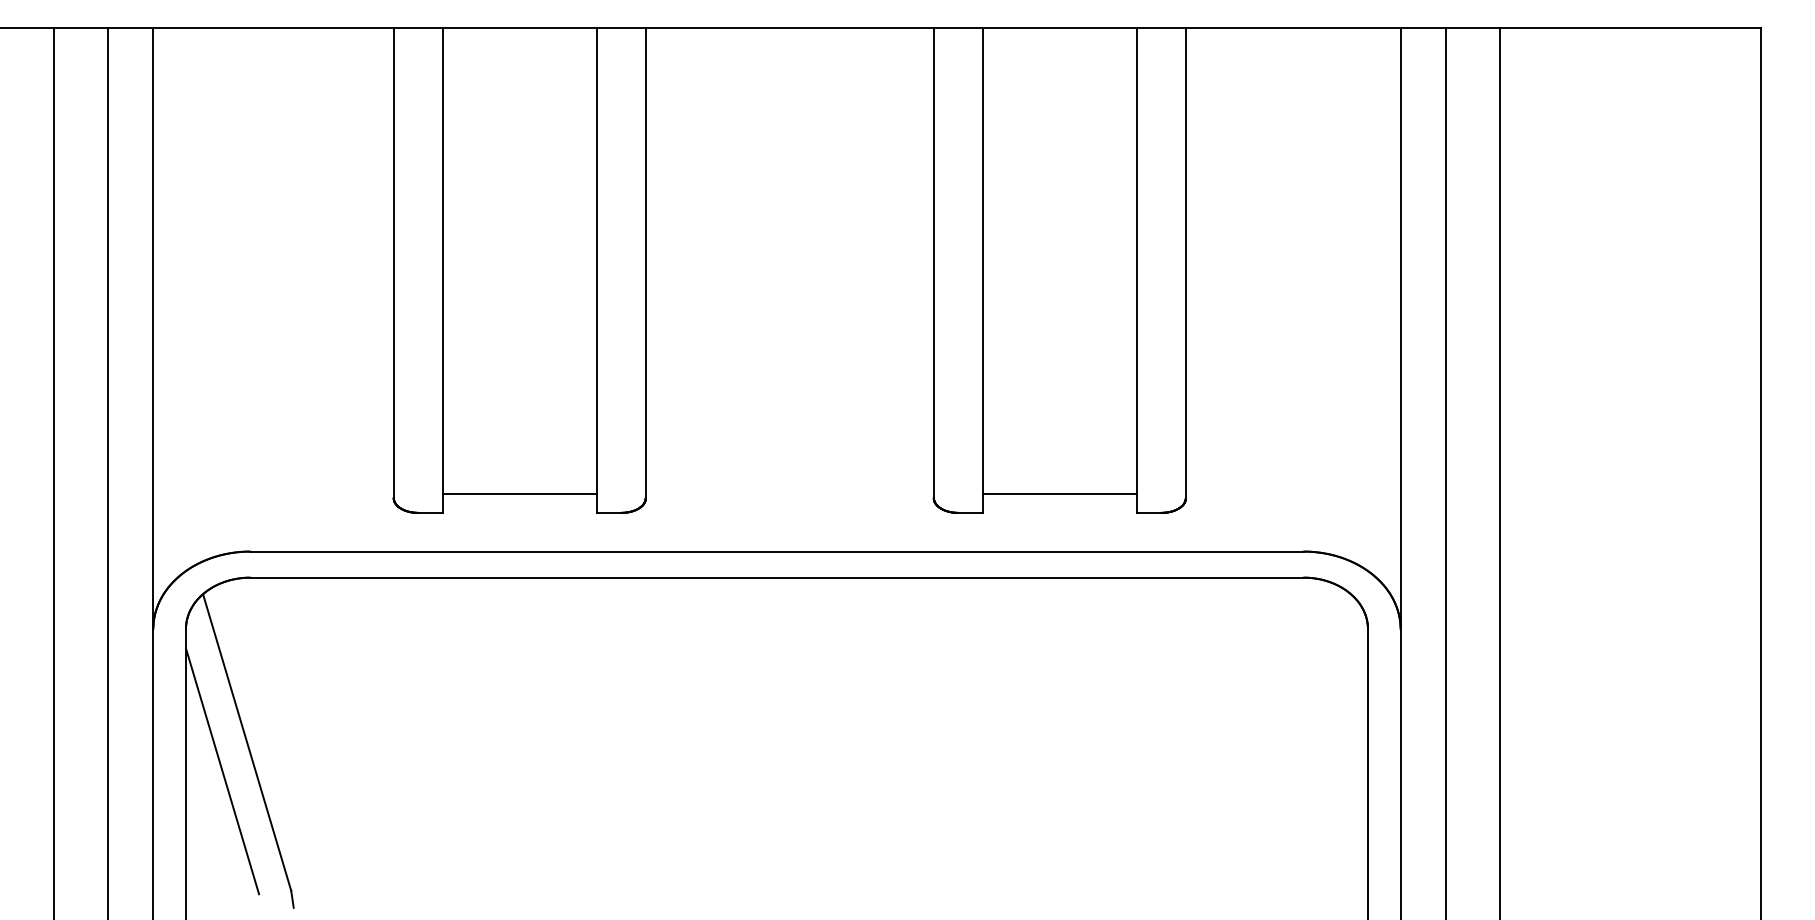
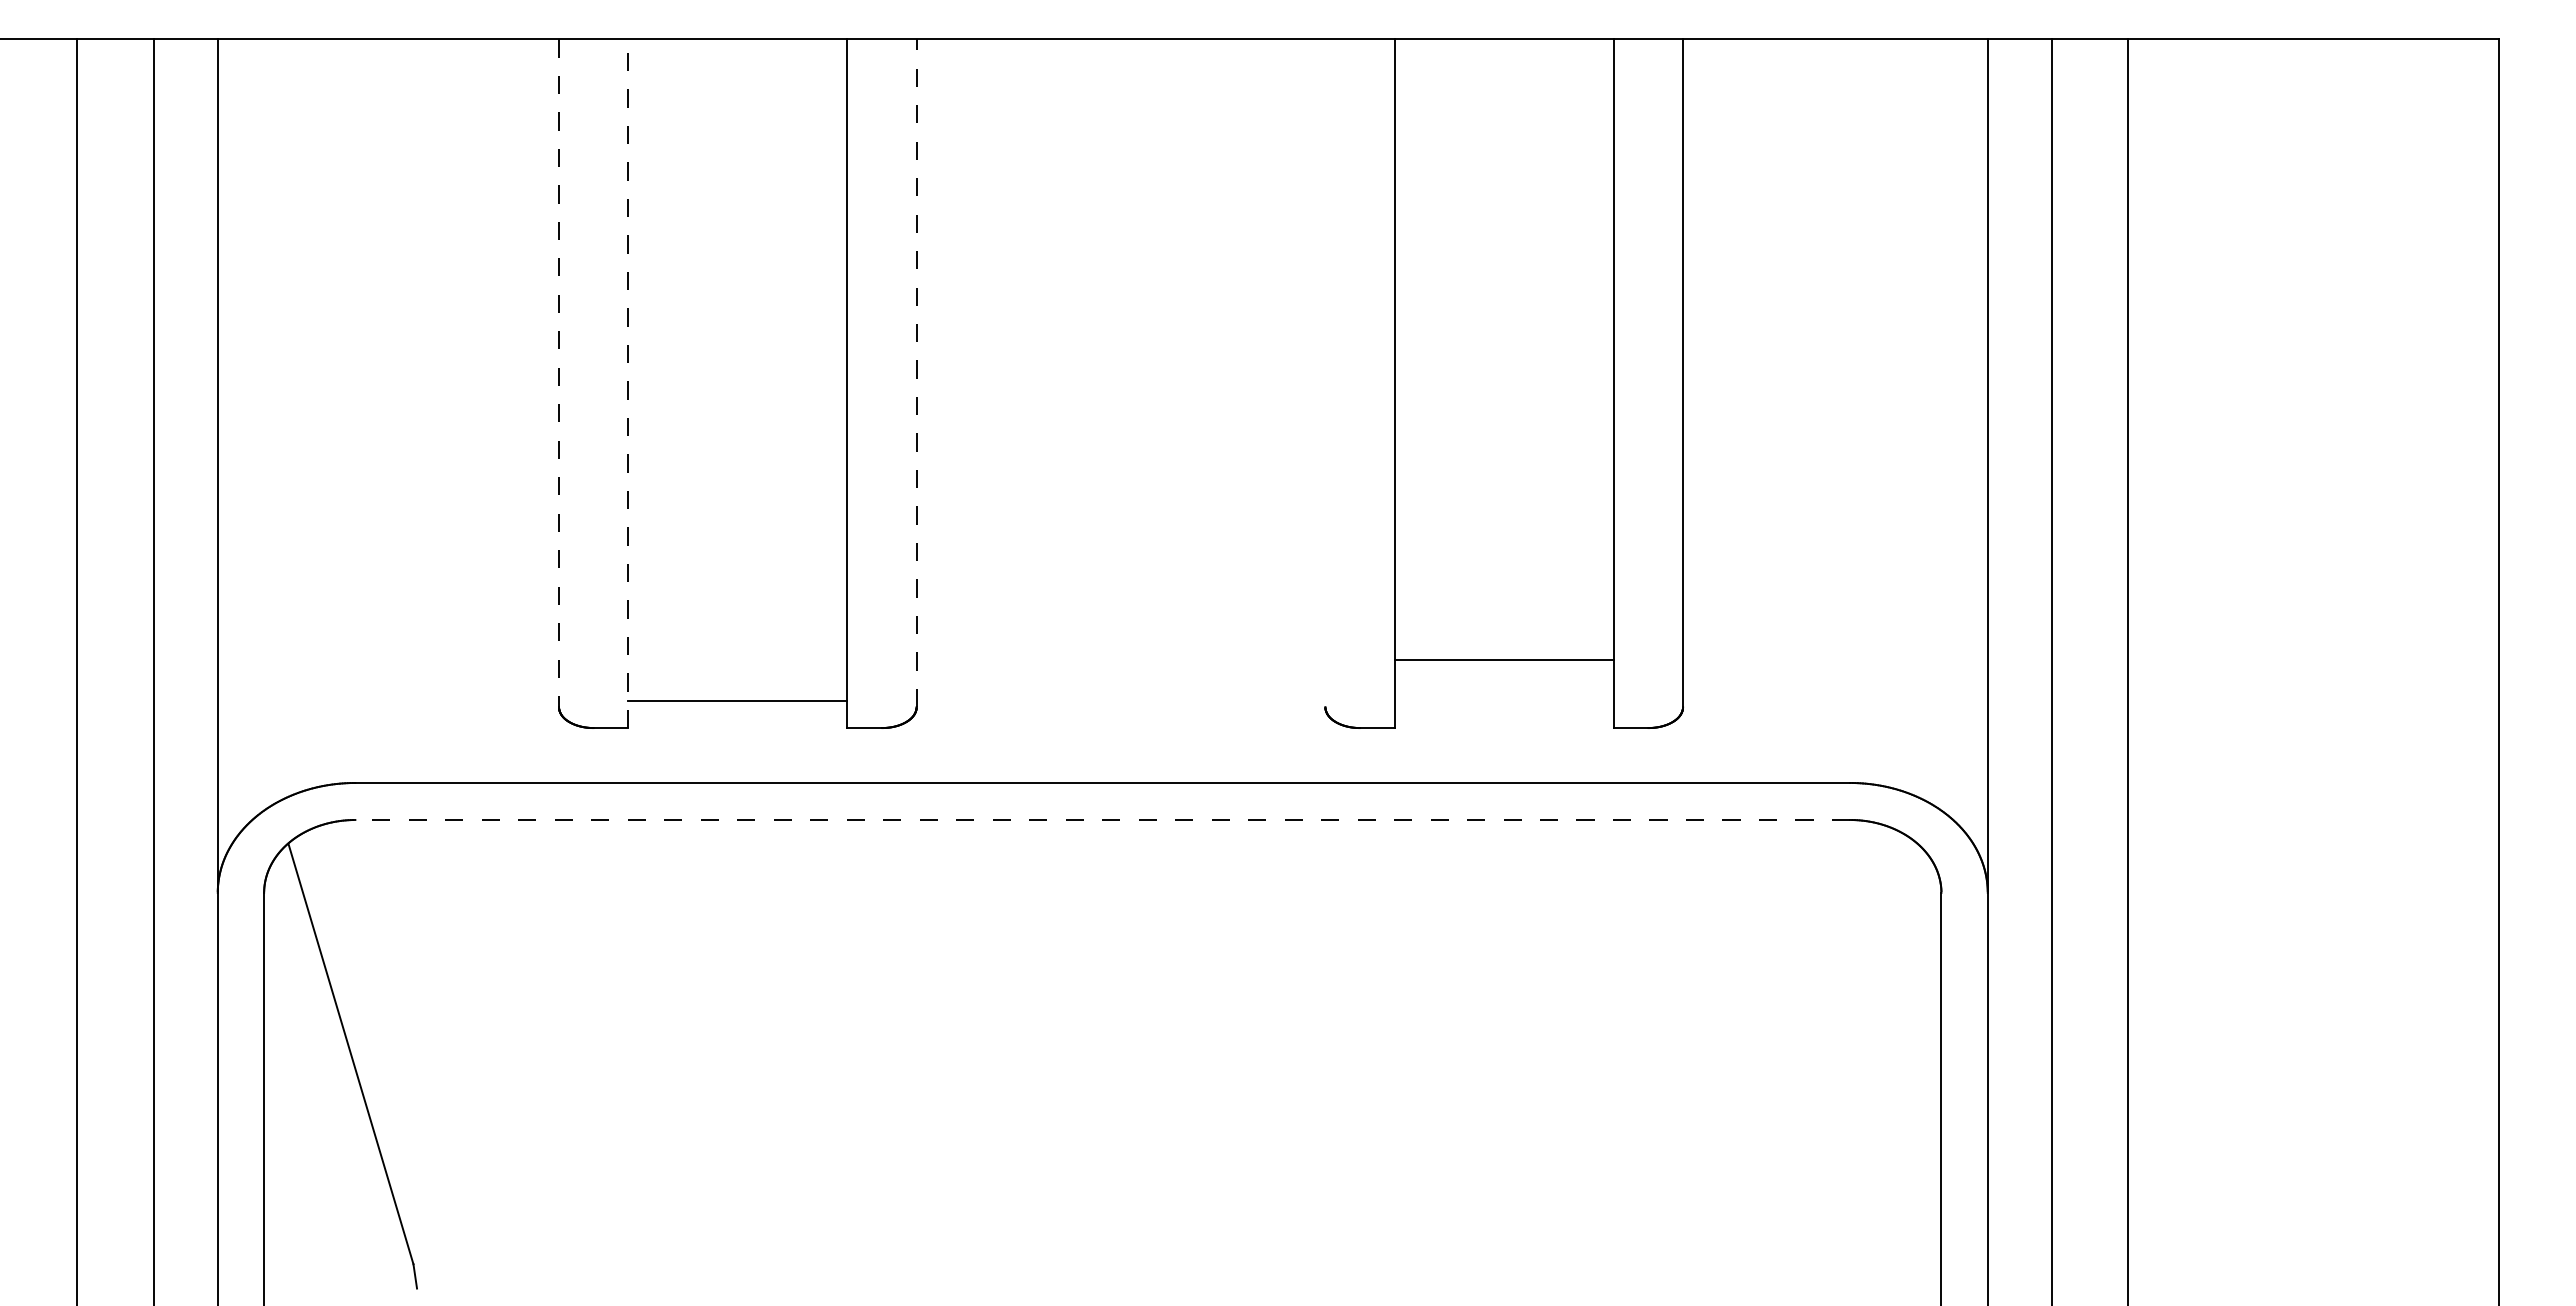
line: (394, 263) -> (559, 373), solid -> dashed
line: (645, 263) -> (916, 373), solid -> dashed
line: (933, 263) -> (1325, 373), removed
line: (442, 270) -> (628, 383), solid -> dashed
line: (1059, 493) -> (1503, 659), moved
line: (776, 577) -> (1102, 819), solid -> dashed
line: (222, 771) -> (315, 1094), removed

